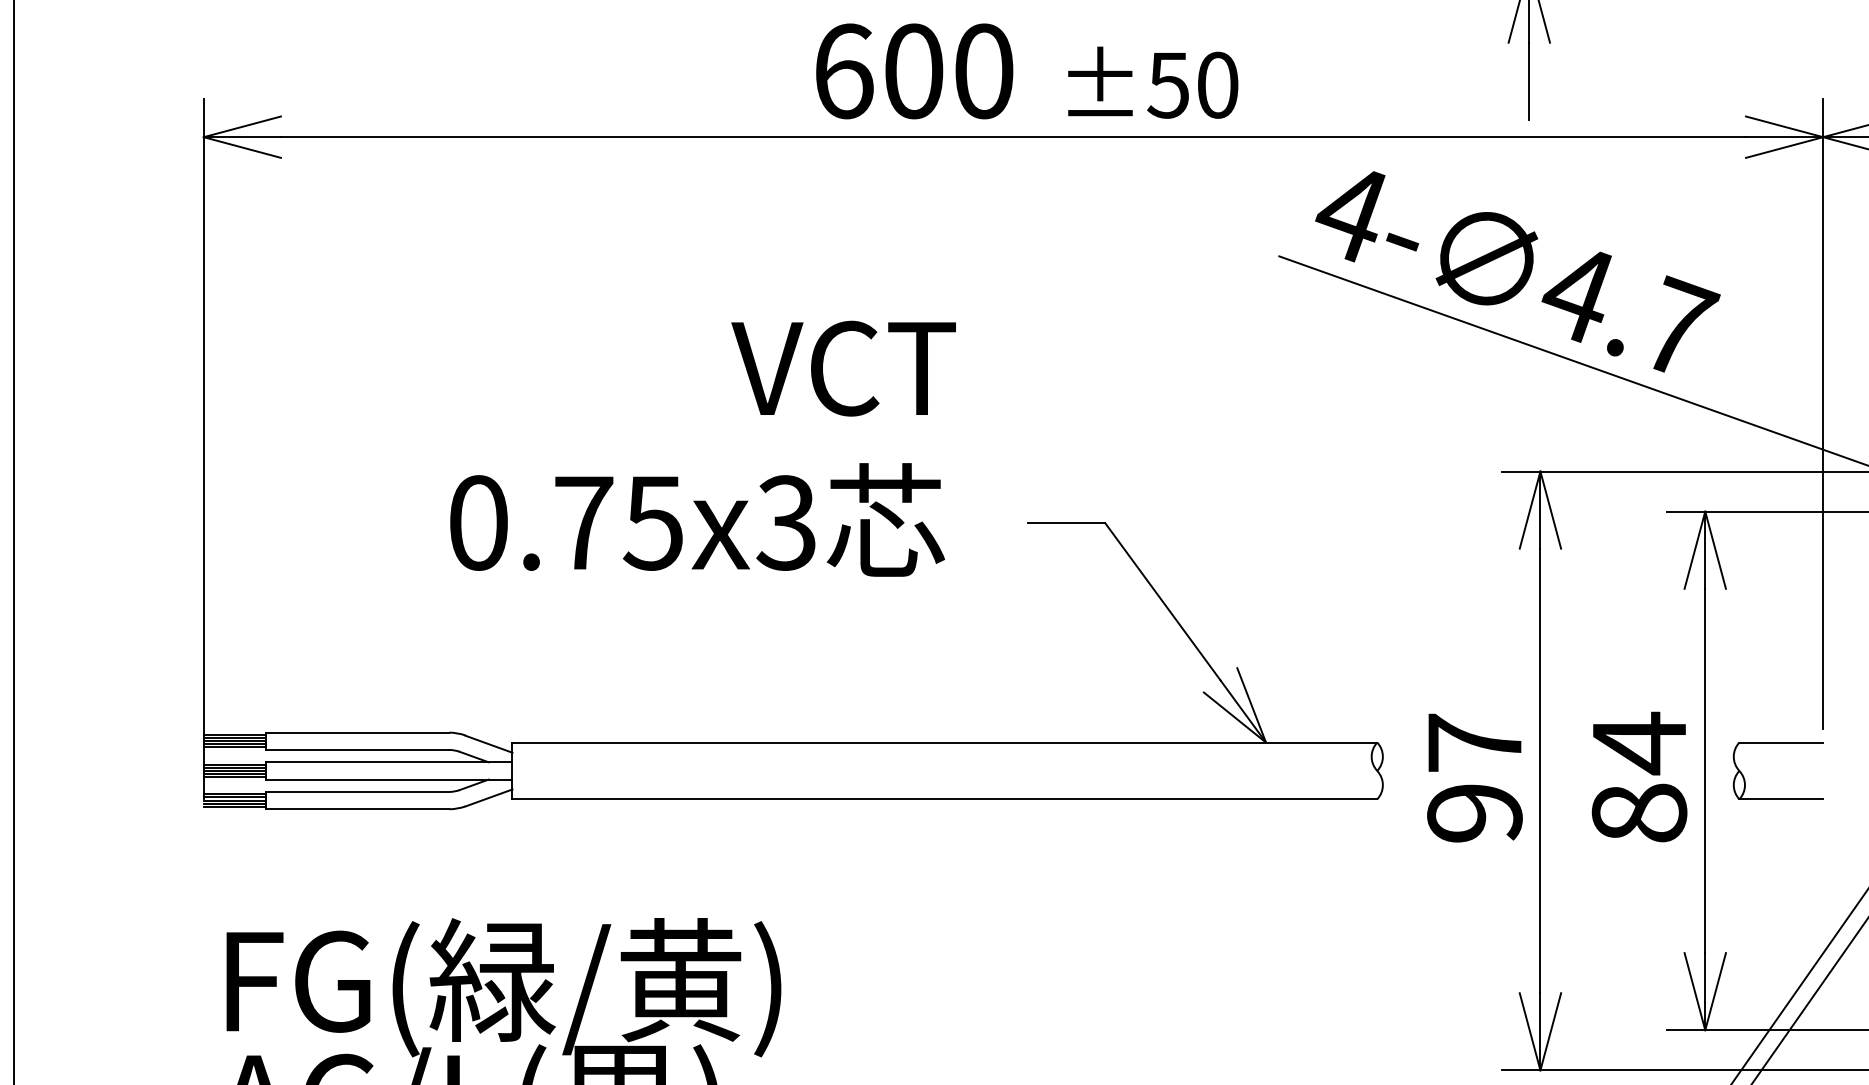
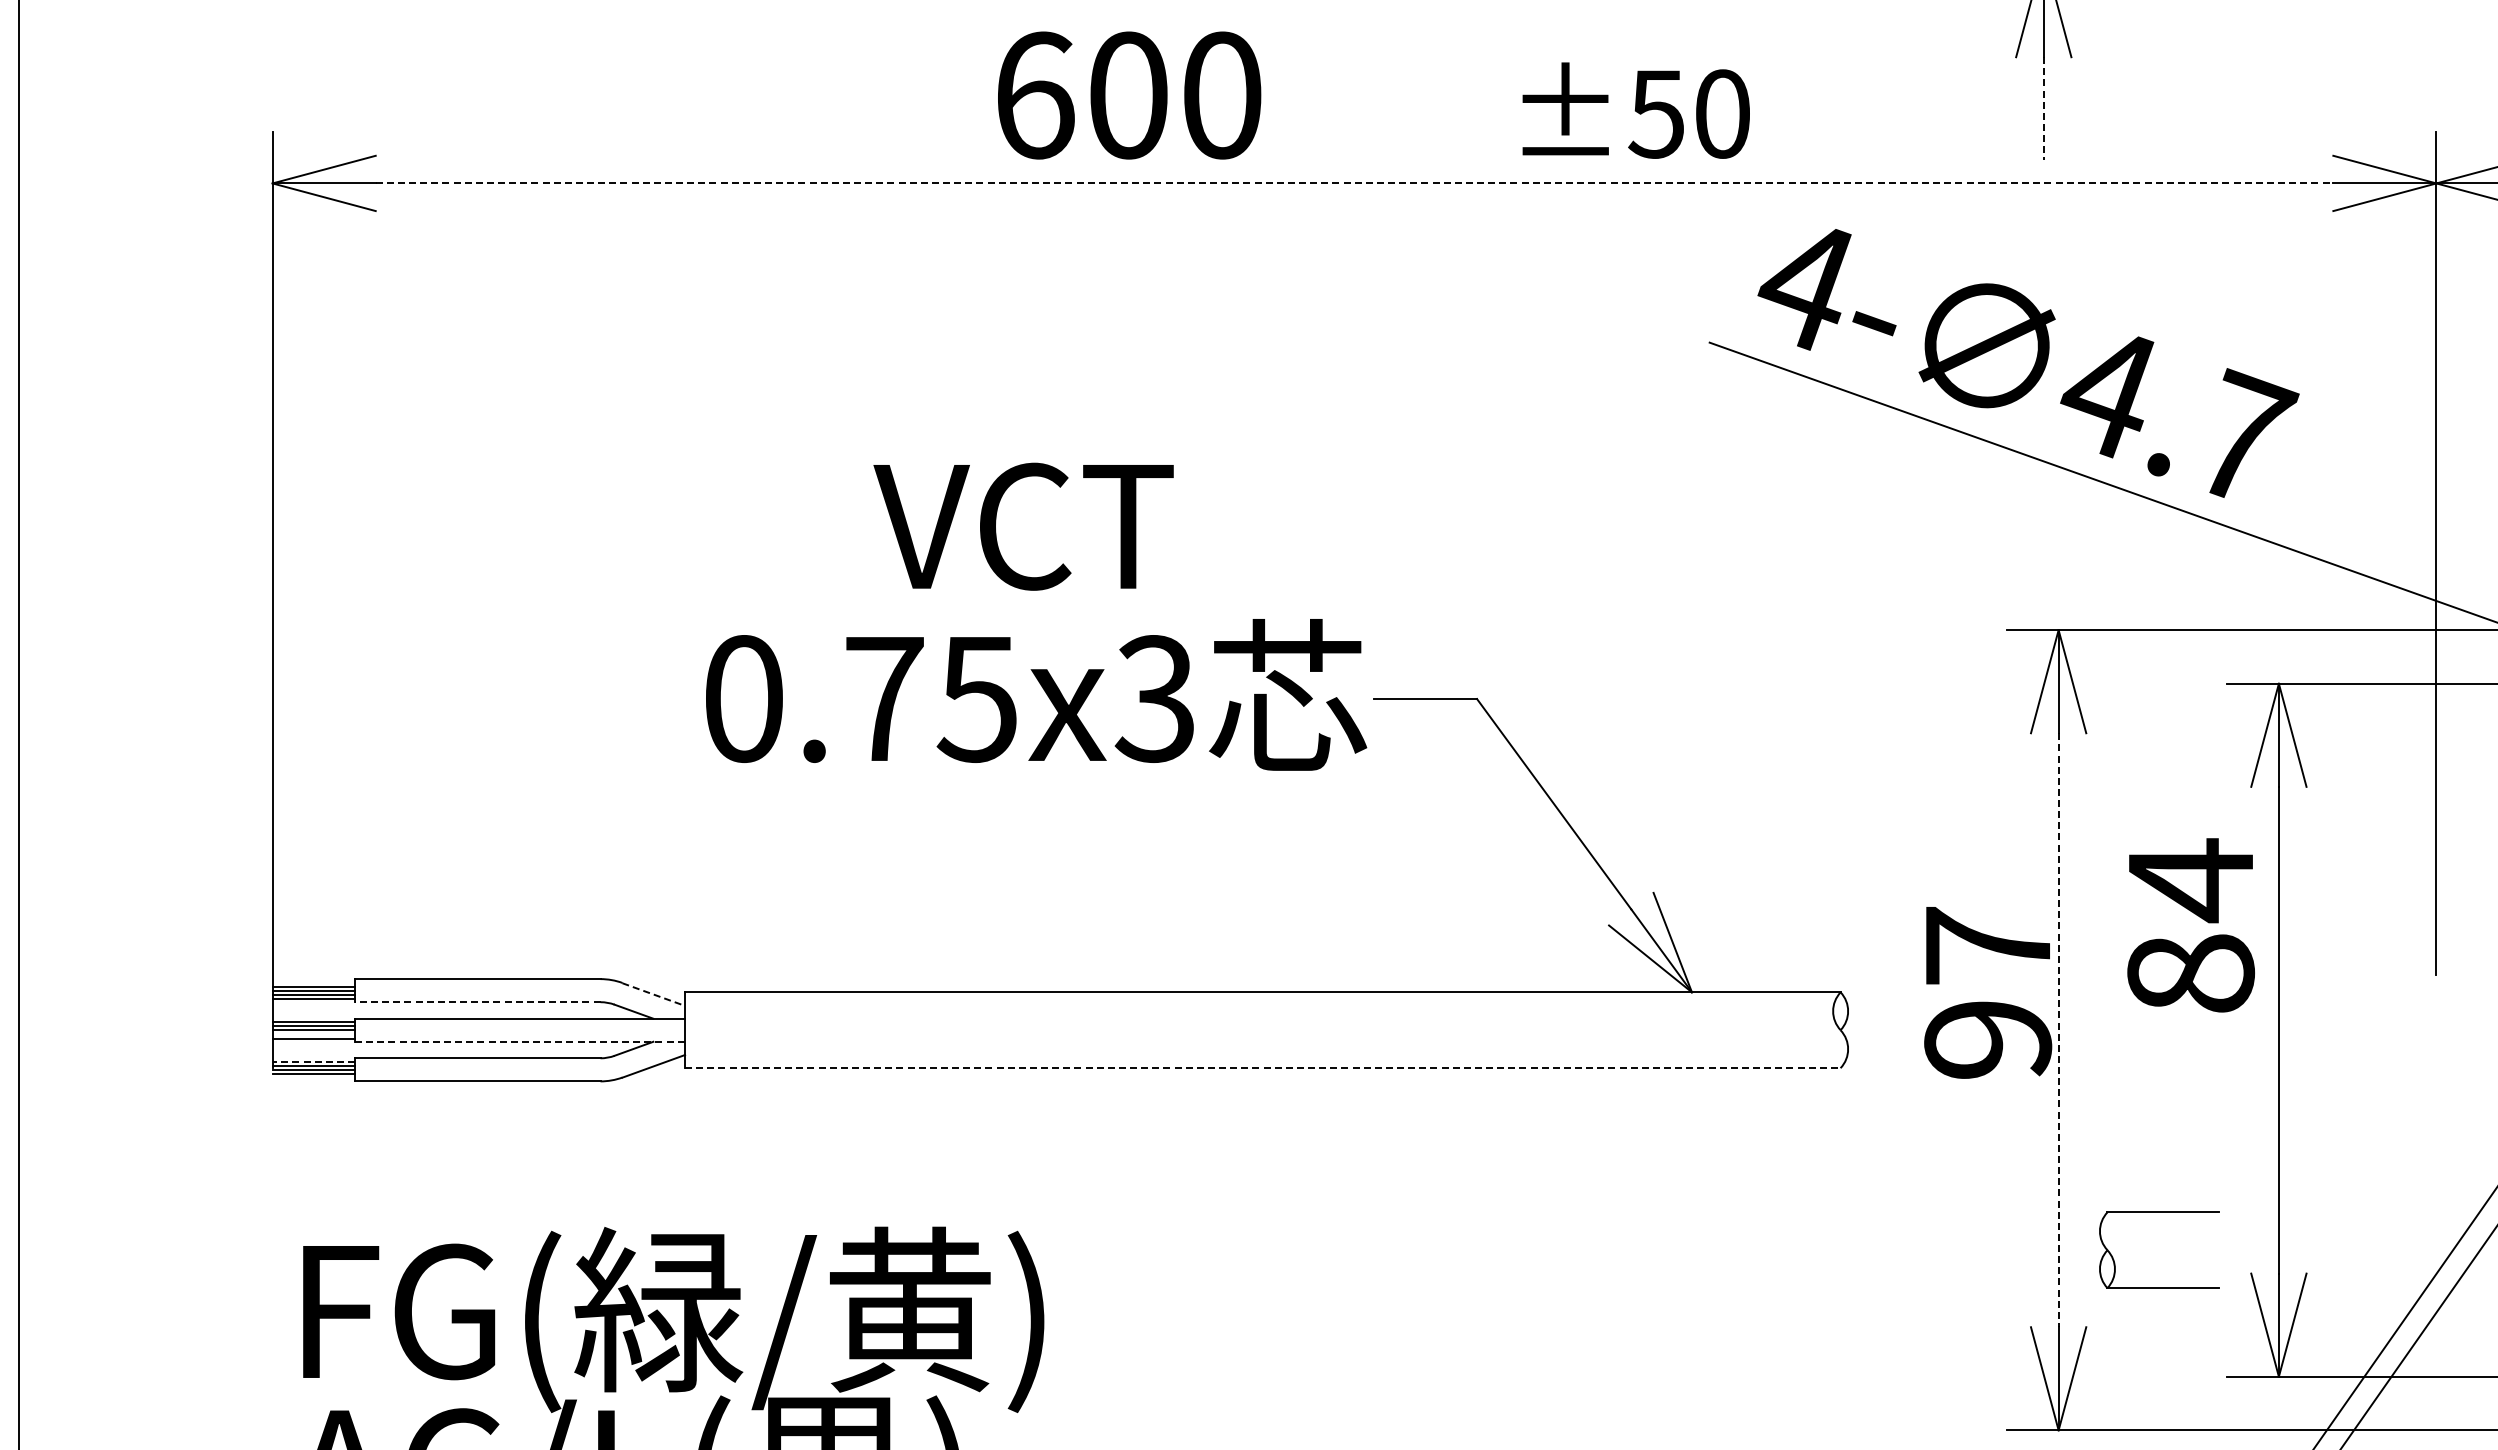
text: (914, 71) -> (1129, 95), moved
line: (1529, 81) -> (2043, 108), solid -> dashed
text: (1152, 82) -> (1635, 110), moved
line: (1013, 137) -> (1354, 183), solid -> dashed
text: (843, 368) -> (1023, 526), moved
text: (697, 519) -> (1036, 694), moved
line: (234, 735) -> (313, 982), removed
part: (1778, 742) -> (2159, 1212), moved
line: (489, 744) -> (654, 994), solid -> dashed
line: (357, 750) -> (477, 1002), solid -> dashed
line: (1540, 771) -> (2058, 1030), solid -> dashed
line: (234, 774) -> (313, 1034), removed
text: (1475, 777) -> (1988, 992), moved
text: (1639, 777) -> (2190, 925), moved
line: (389, 779) -> (520, 1041), solid -> dashed
line: (234, 794) -> (313, 1061), solid -> dashed
line: (944, 799) -> (1262, 1068), solid -> dashed
line: (234, 807) -> (313, 1078), removed

